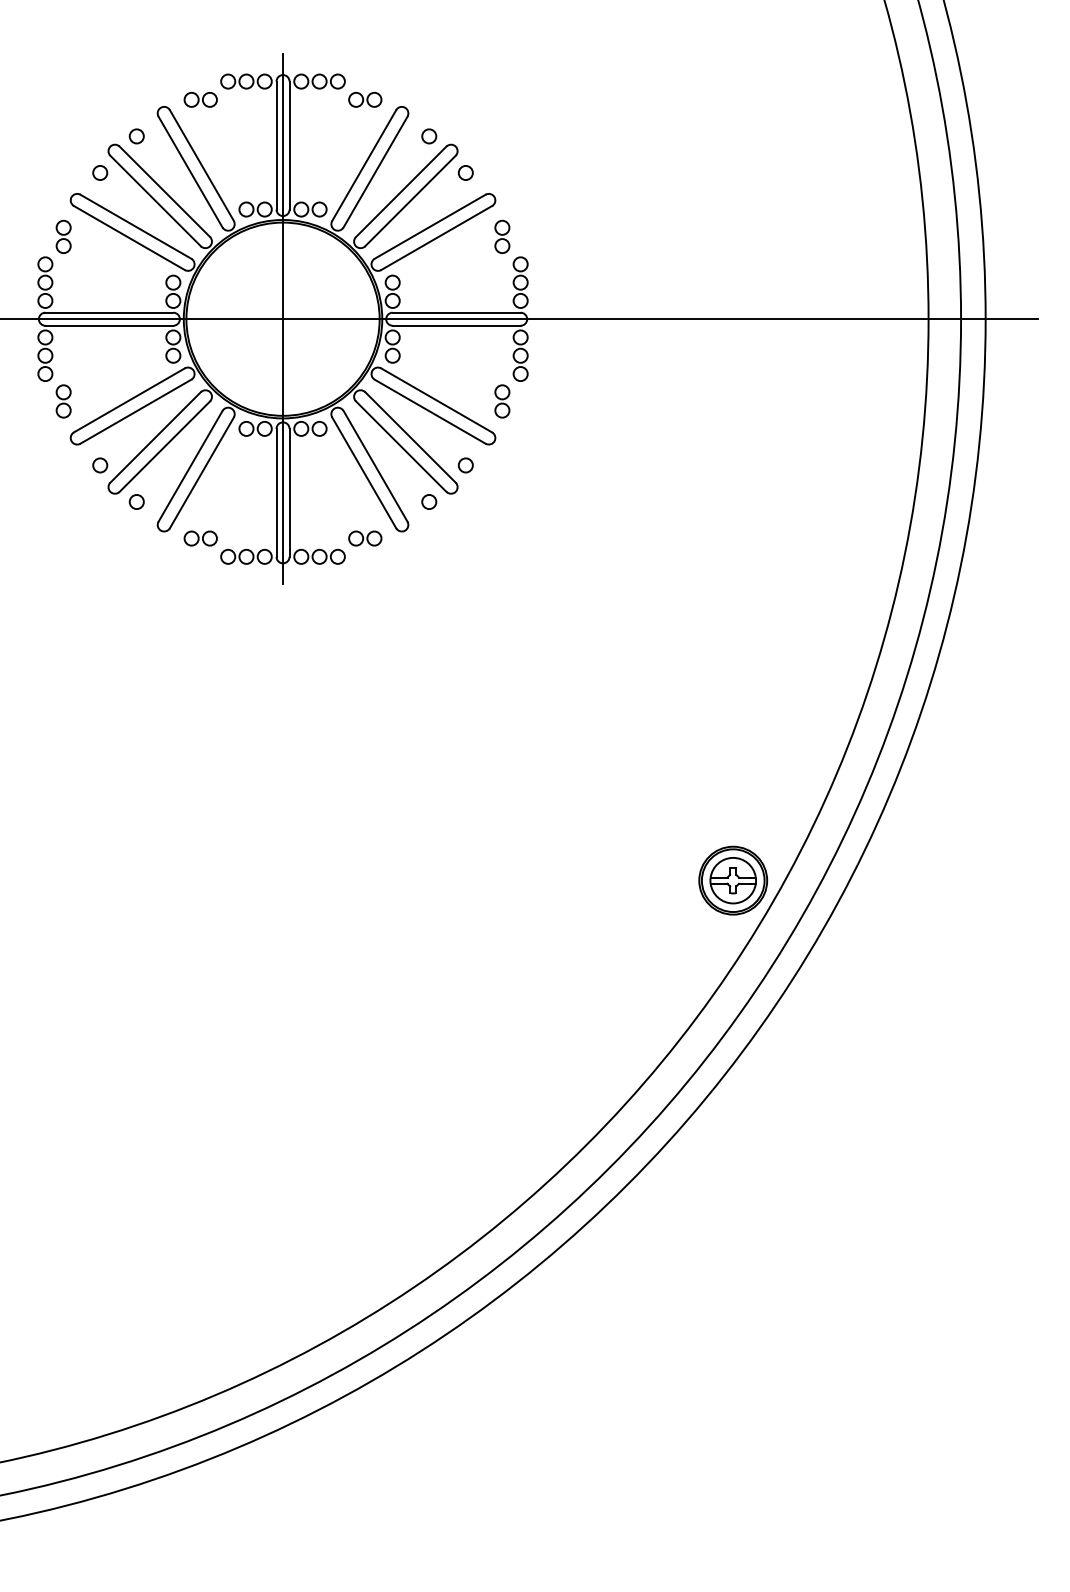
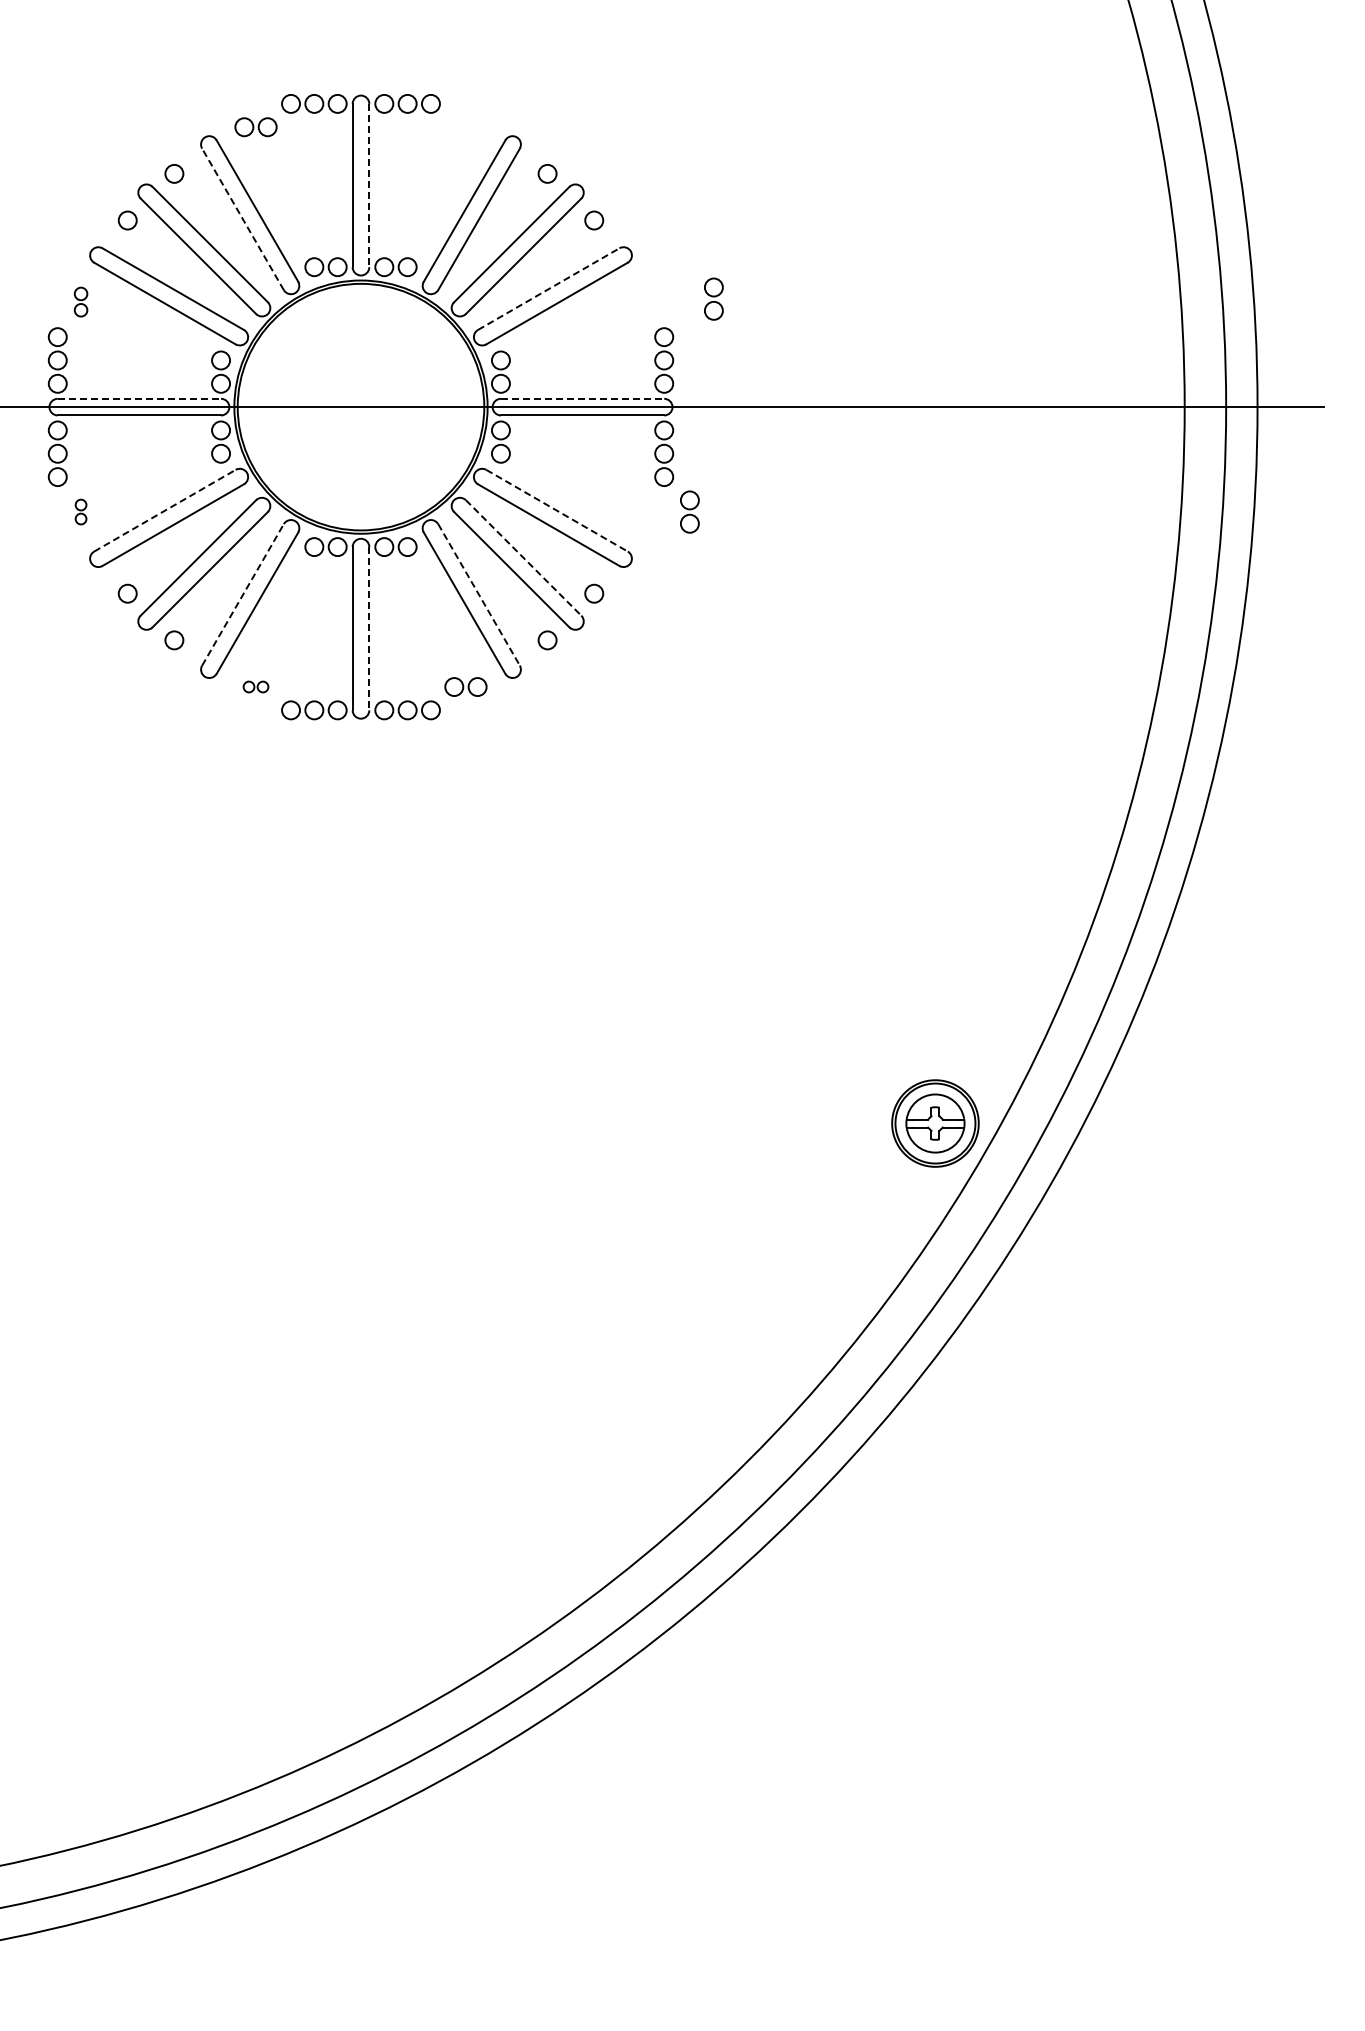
part: (364, 100) -> (465, 127), removed
line: (289, 145) -> (369, 185), solid -> dashed
line: (190, 172) -> (243, 219), solid -> dashed
line: (429, 227) -> (548, 289), solid -> dashed
part: (63, 236) -> (80, 301), size x0.7
part: (502, 236) -> (713, 298), moved
line: (109, 312) -> (139, 398), solid -> dashed
line: (456, 312) -> (582, 398), solid -> dashed
line: (283, 318) -> (361, 406), removed
line: (129, 400) -> (164, 510), solid -> dashed
line: (437, 400) -> (557, 510), solid -> dashed
part: (63, 401) -> (80, 511), size x0.6
part: (502, 401) -> (689, 511), moved
line: (410, 437) -> (523, 557), solid -> dashed
line: (190, 466) -> (243, 594), solid -> dashed
line: (375, 466) -> (479, 594), solid -> dashed
line: (289, 492) -> (369, 628), solid -> dashed
part: (200, 538) -> (255, 686), size x0.6

